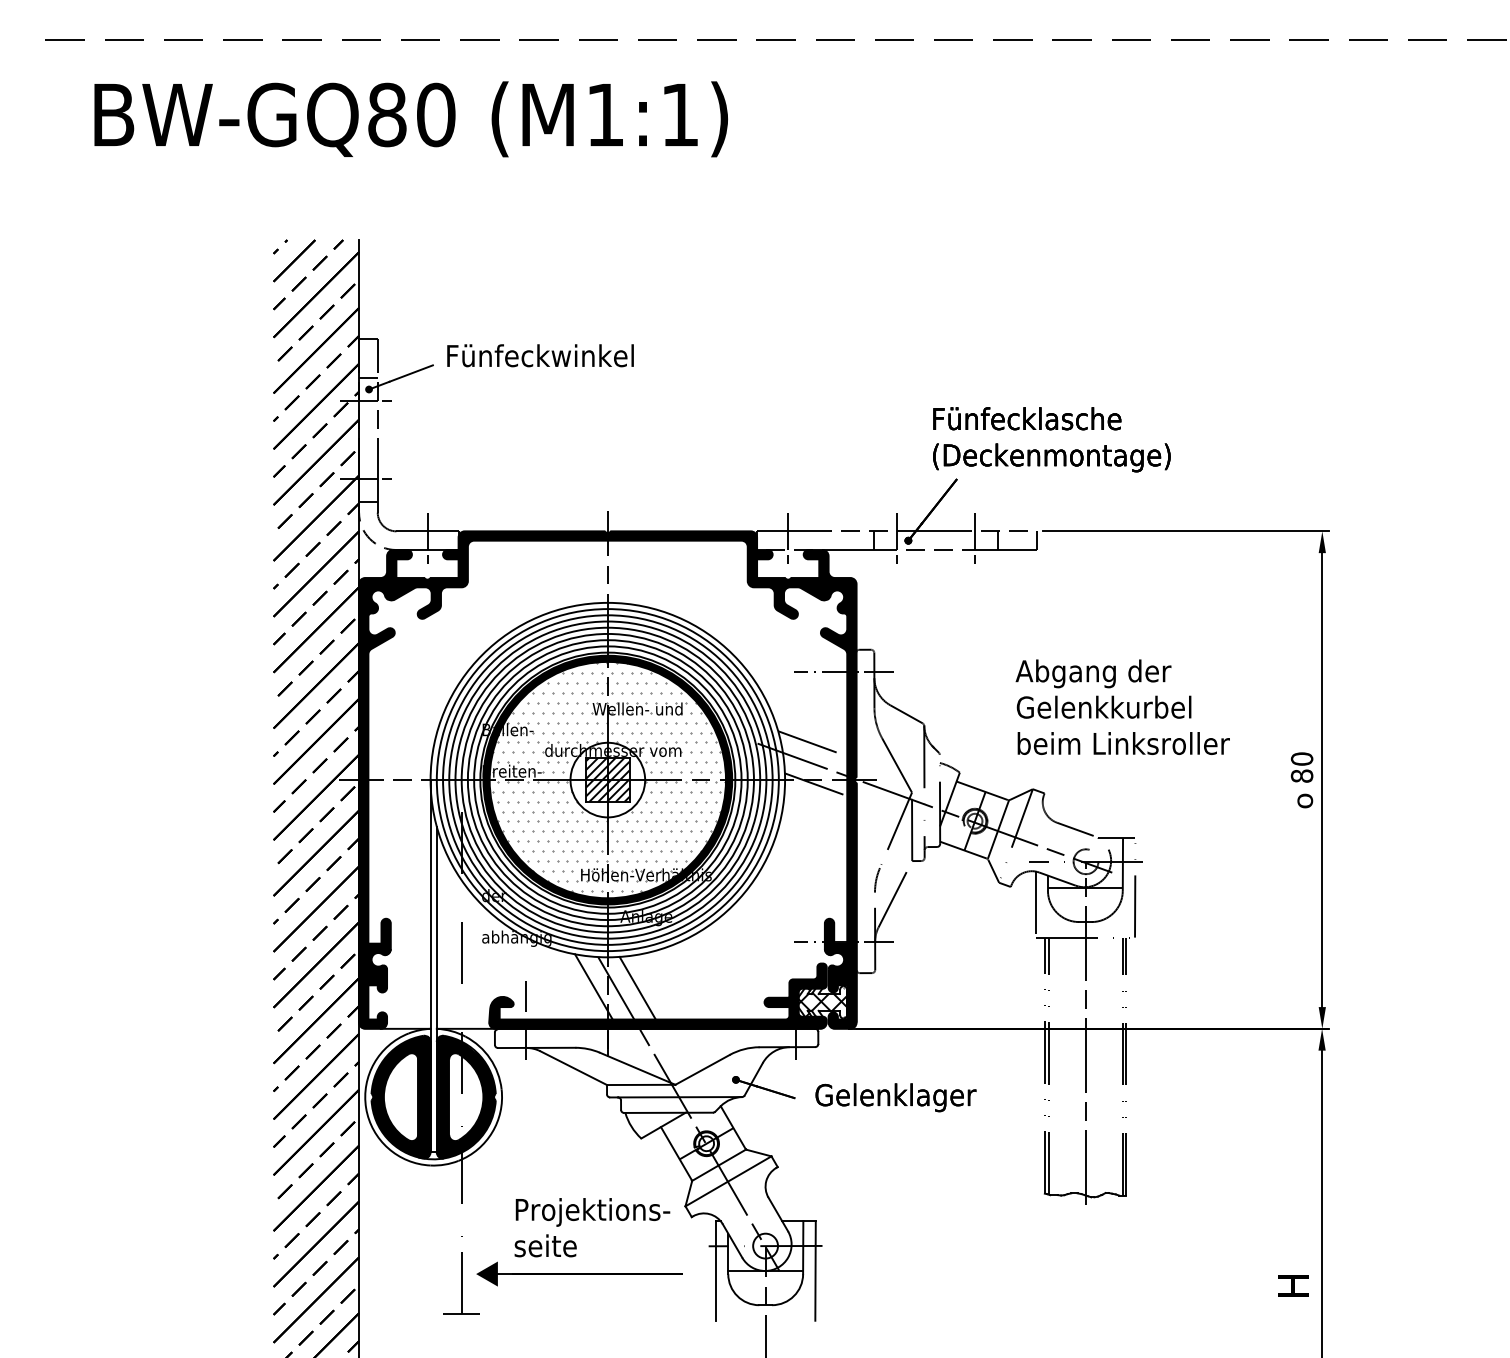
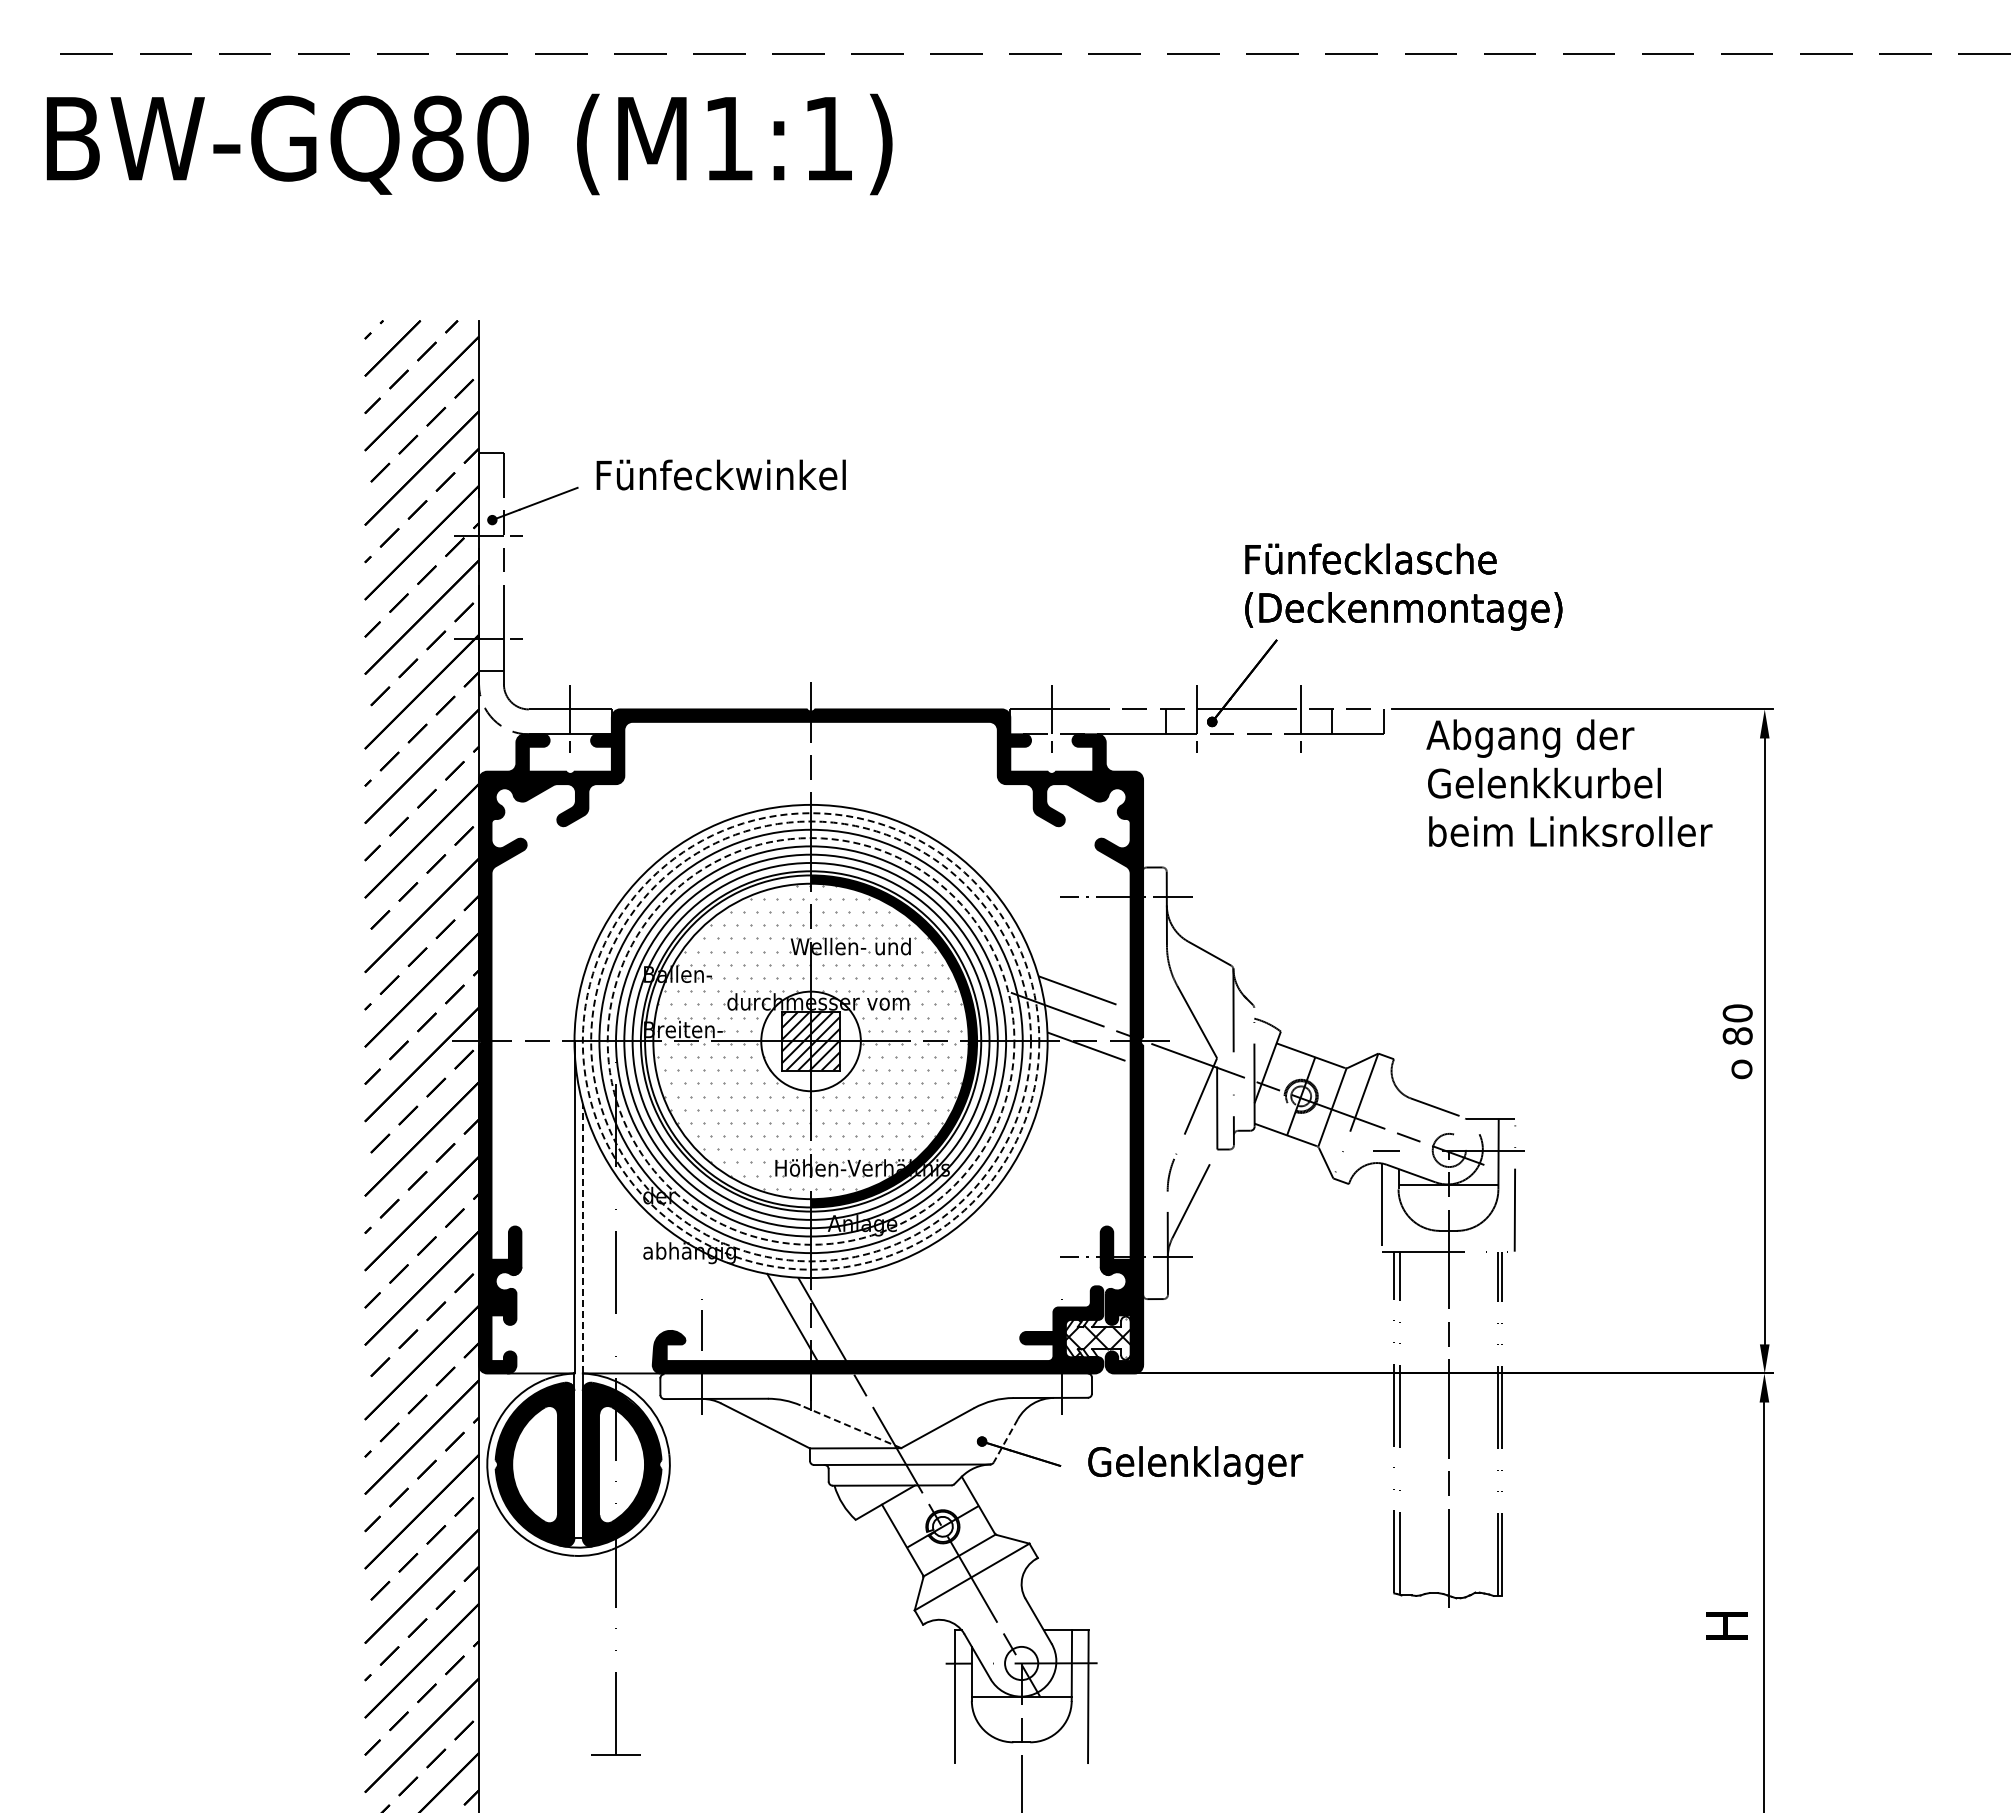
text: (411, 119) -> (469, 144), moved
line: (368, 377) -> (491, 504), removed
text: (1122, 706) -> (1569, 782), moved
fill: (545, 780) -> (728, 1041), removed
circle: (607, 780) -> (810, 1041), solid -> dashed
circle: (607, 780) -> (810, 1041), solid -> dashed
circle: (608, 780) -> (811, 1041), solid -> dashed
line: (436, 927) -> (582, 1238), solid -> dashed
line: (637, 988) -> (850, 1319), removed
line: (637, 1068) -> (850, 1426), solid -> dashed
line: (753, 1079) -> (1005, 1440), solid -> dashed
part: (578, 1242) -> (772, 1658), removed
text: (1293, 1285) -> (1726, 1625), moved

